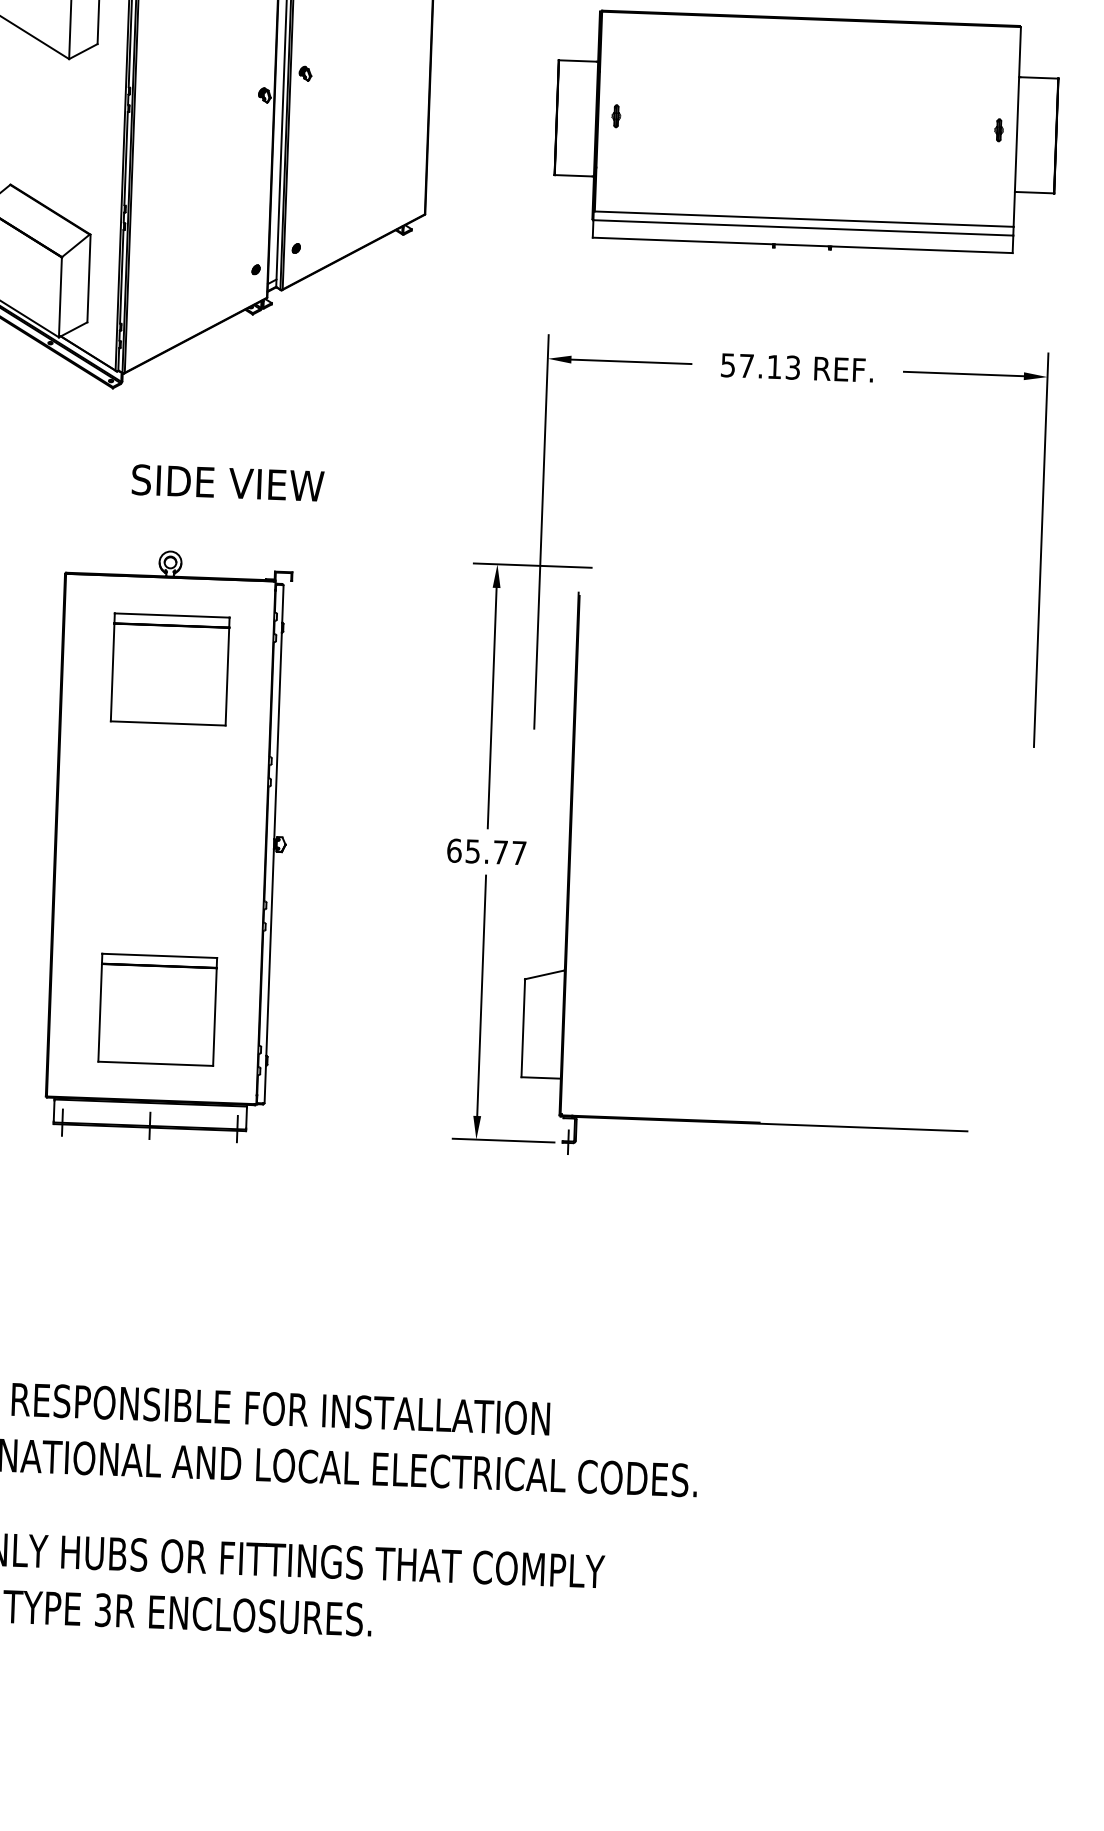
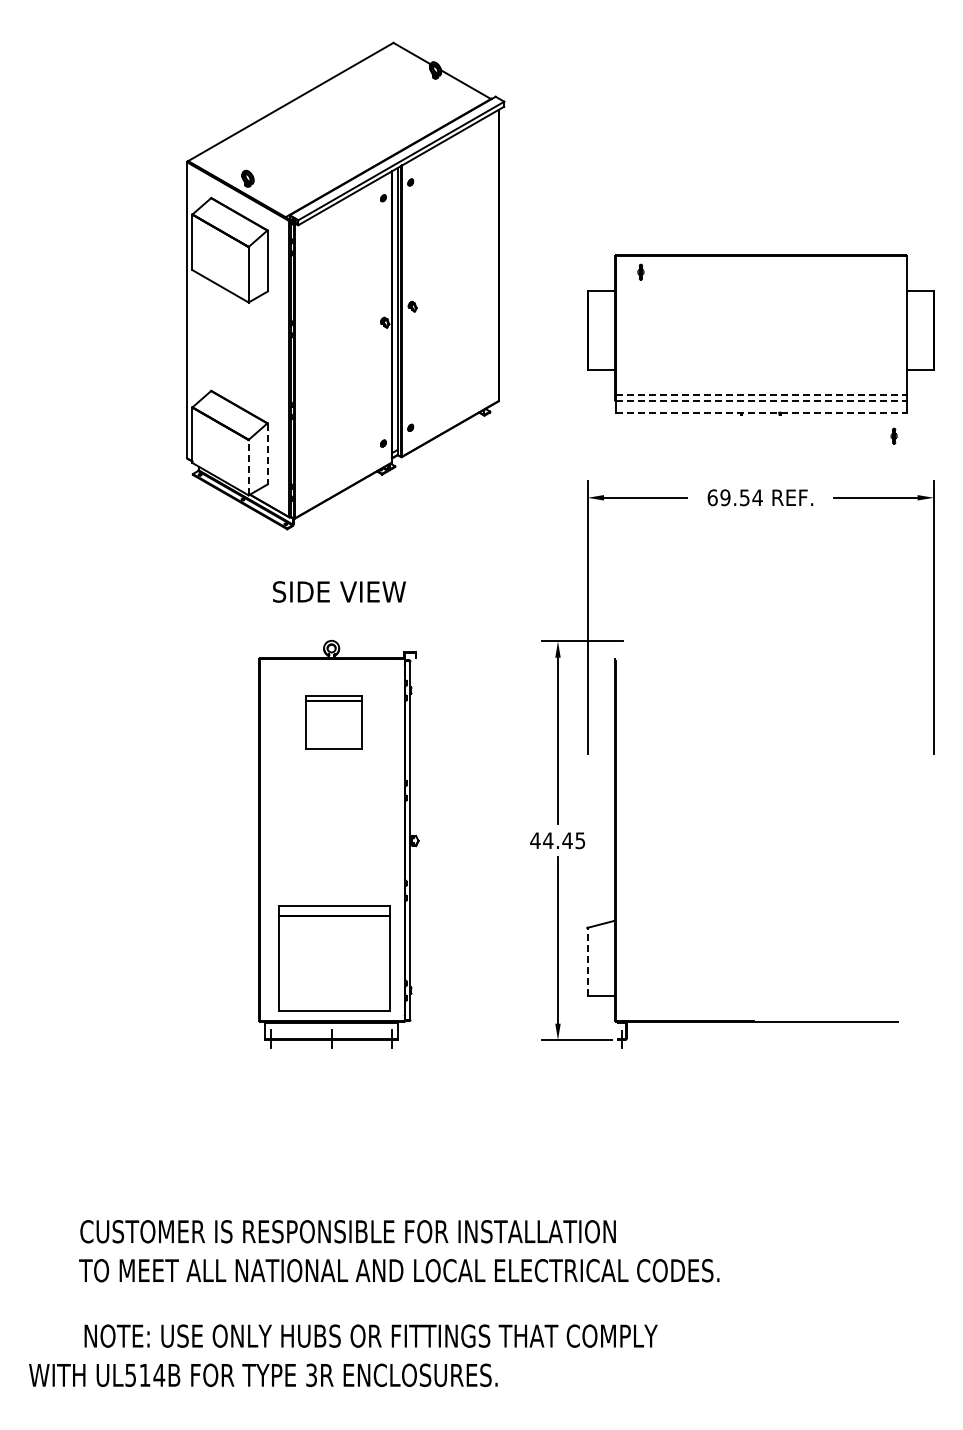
part: (615, 115) -> (640, 271), moved
part: (998, 129) -> (893, 435), moved
line: (804, 218) -> (761, 394), solid -> dashed
line: (803, 227) -> (761, 400), solid -> dashed
line: (803, 244) -> (761, 412), solid -> dashed
line: (88, 279) -> (267, 454), solid -> dashed
line: (60, 297) -> (248, 467), solid -> dashed
text: (759, 366) -> (734, 497), 57.13 -> 69.54
text: (228, 482) -> (339, 591), moved
part: (169, 669) -> (333, 722), size x0.7
text: (486, 851) -> (557, 840), 65.77 -> 44.45
part: (156, 1009) -> (333, 958), size x1.4
line: (523, 1027) -> (587, 961), solid -> dashed

